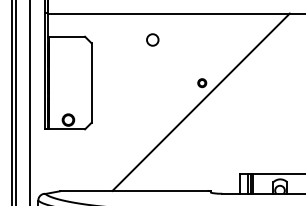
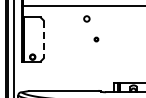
circle: (151, 39) -> (86, 18), moved
line: (91, 83) -> (43, 39), solid -> dashed
line: (200, 101) -> (95, 48), removed

